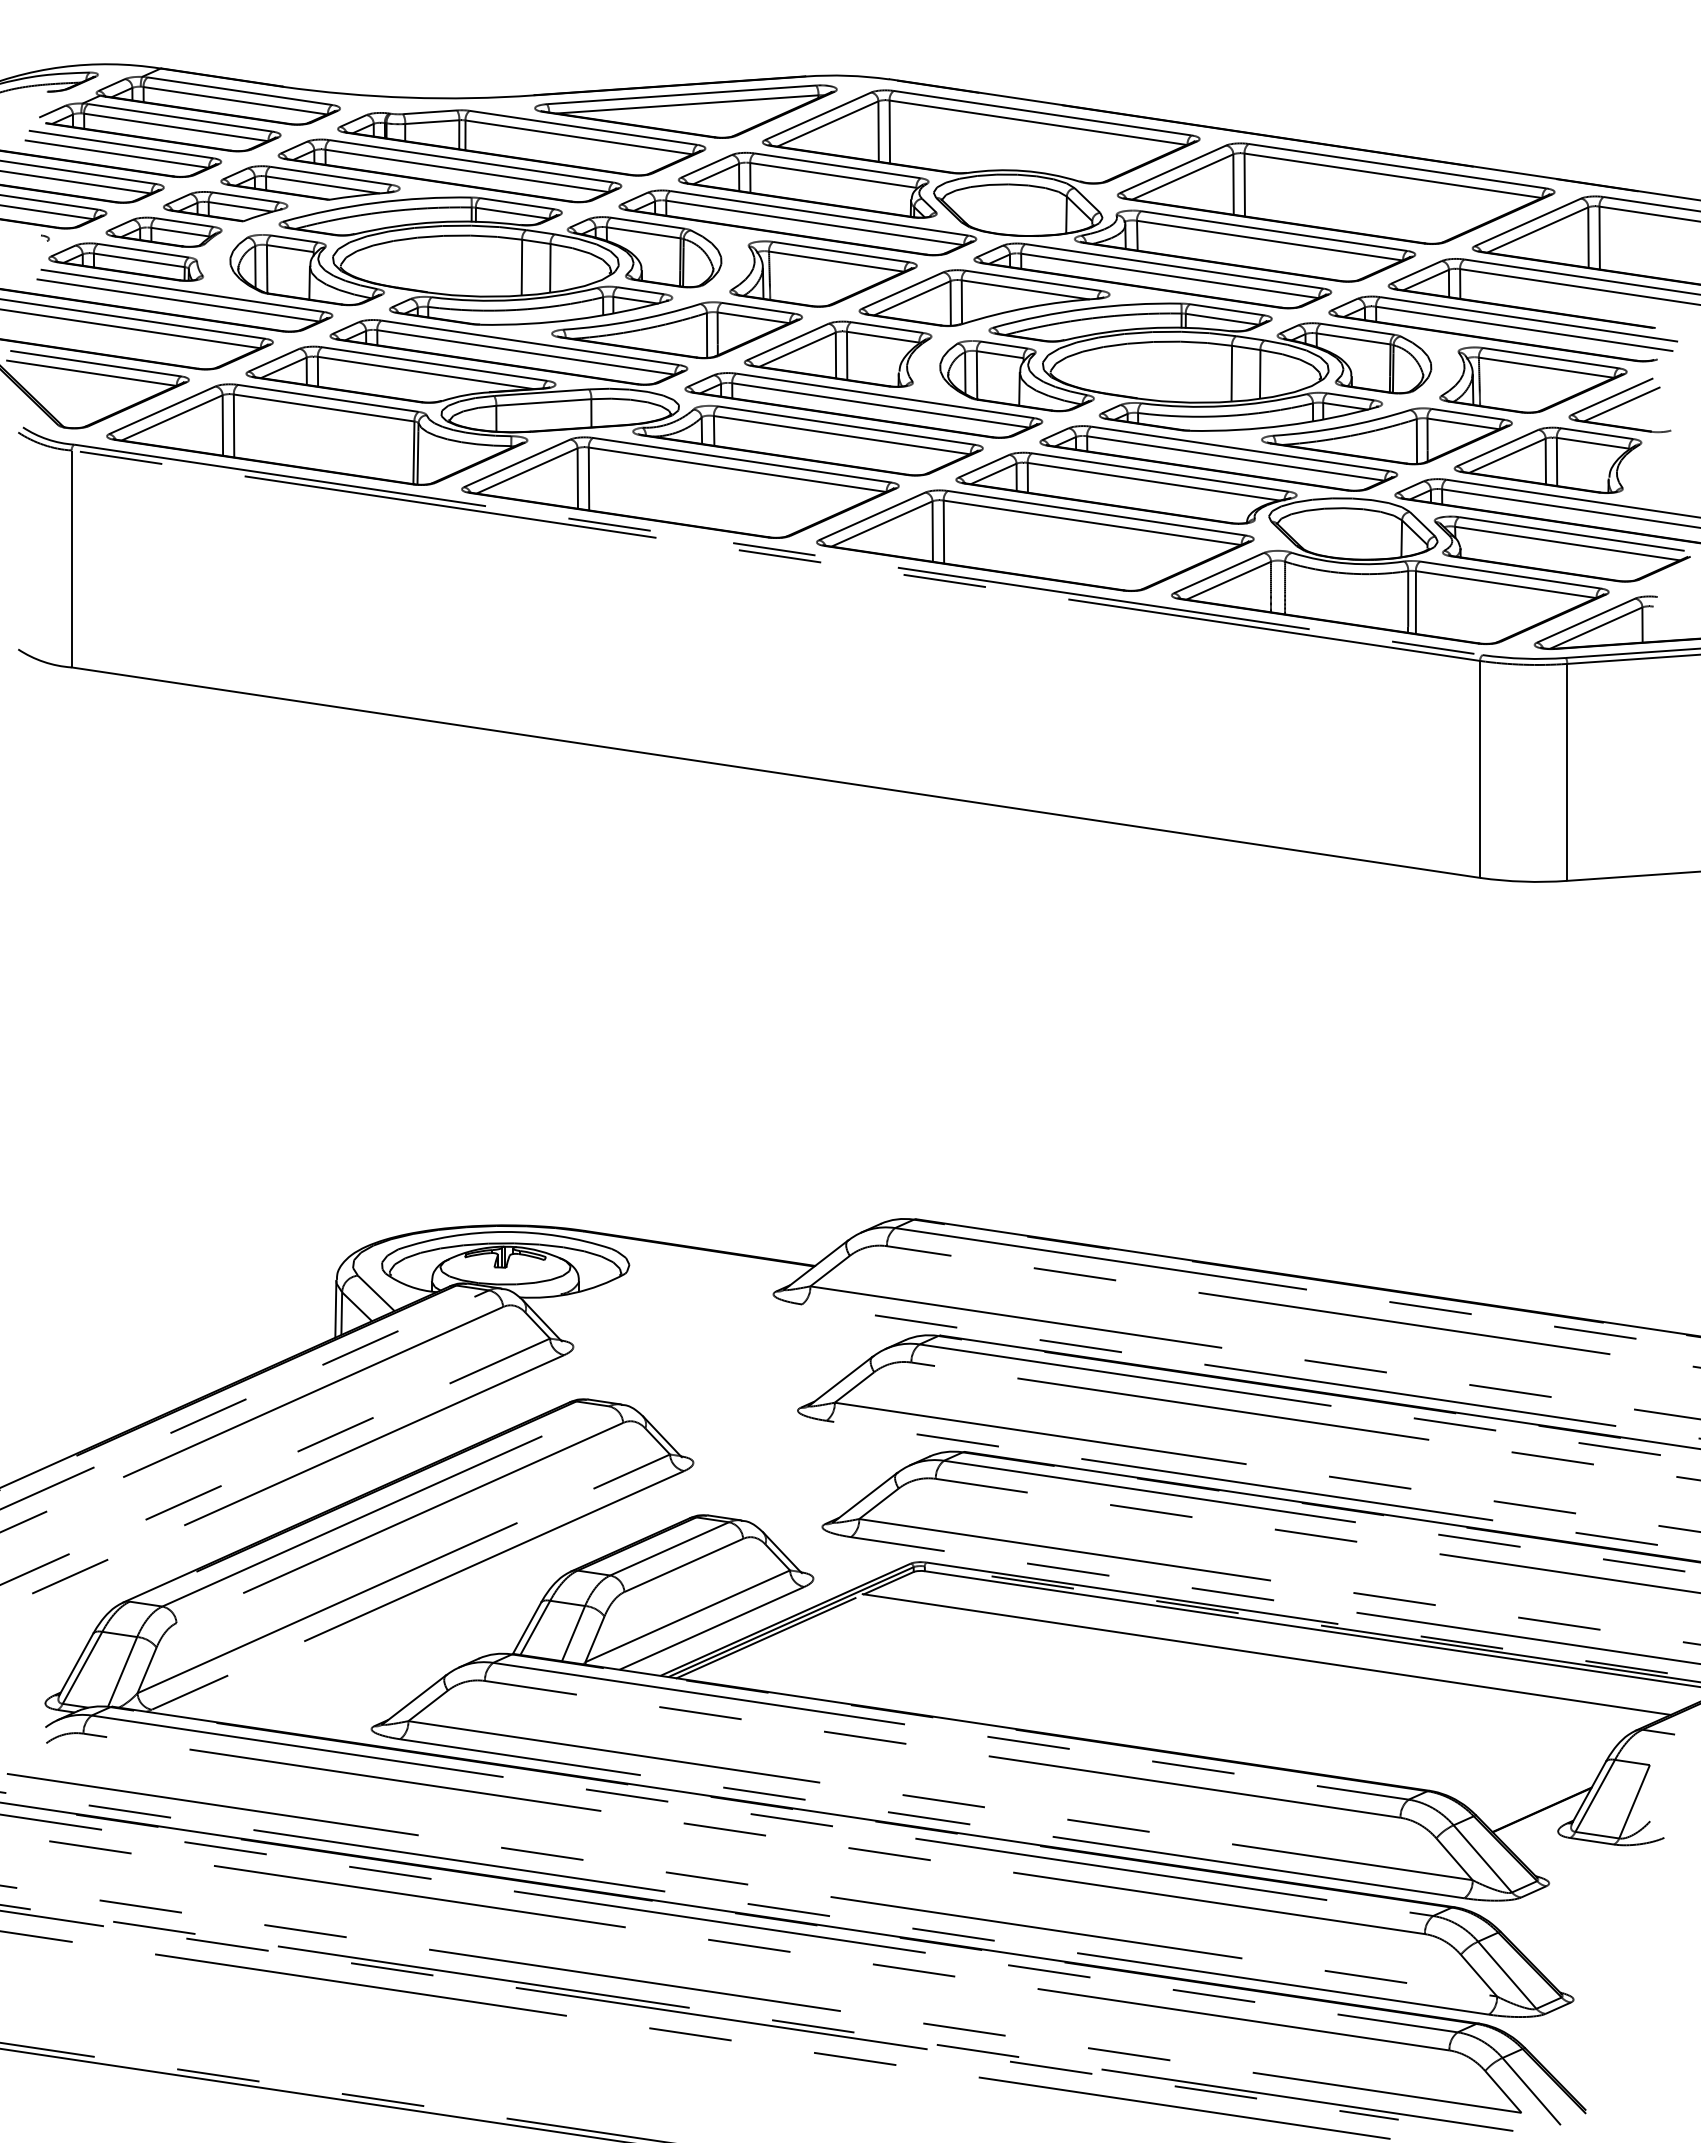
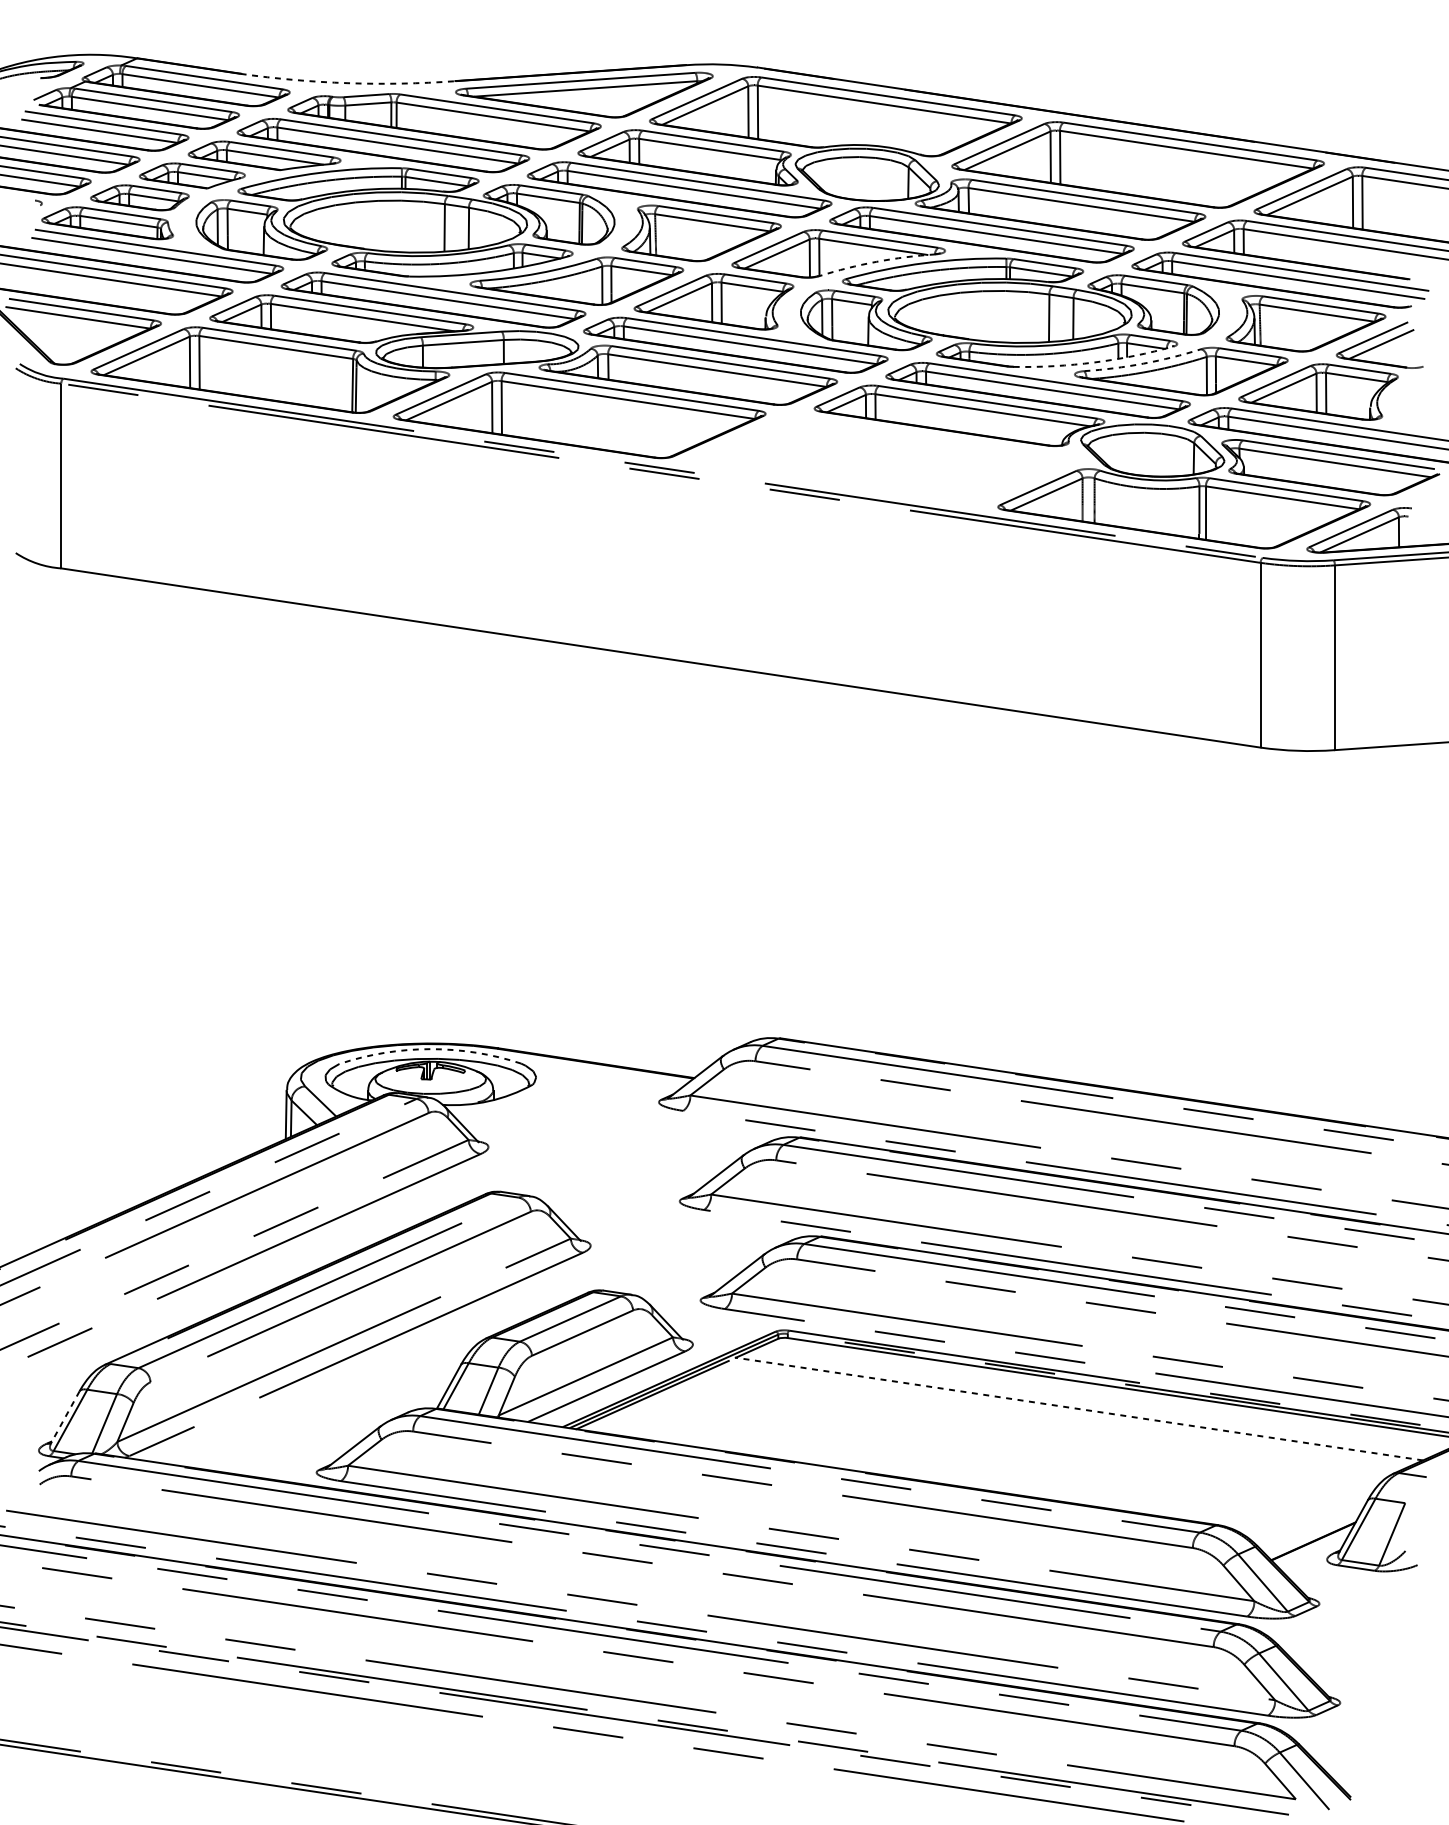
arc: (408, 97) -> (348, 83), solid -> dashed
arc: (1029, 307) -> (876, 261), solid -> dashed
arc: (1285, 425) -> (1094, 362), solid -> dashed
arc: (1342, 427) -> (1143, 364), solid -> dashed
part: (1035, 540) -> (882, 460), removed
arc: (504, 1231) -> (429, 1048), solid -> dashed
line: (1266, 1654) -> (1078, 1408), solid -> dashed
line: (76, 1664) -> (65, 1417), solid -> dashed

